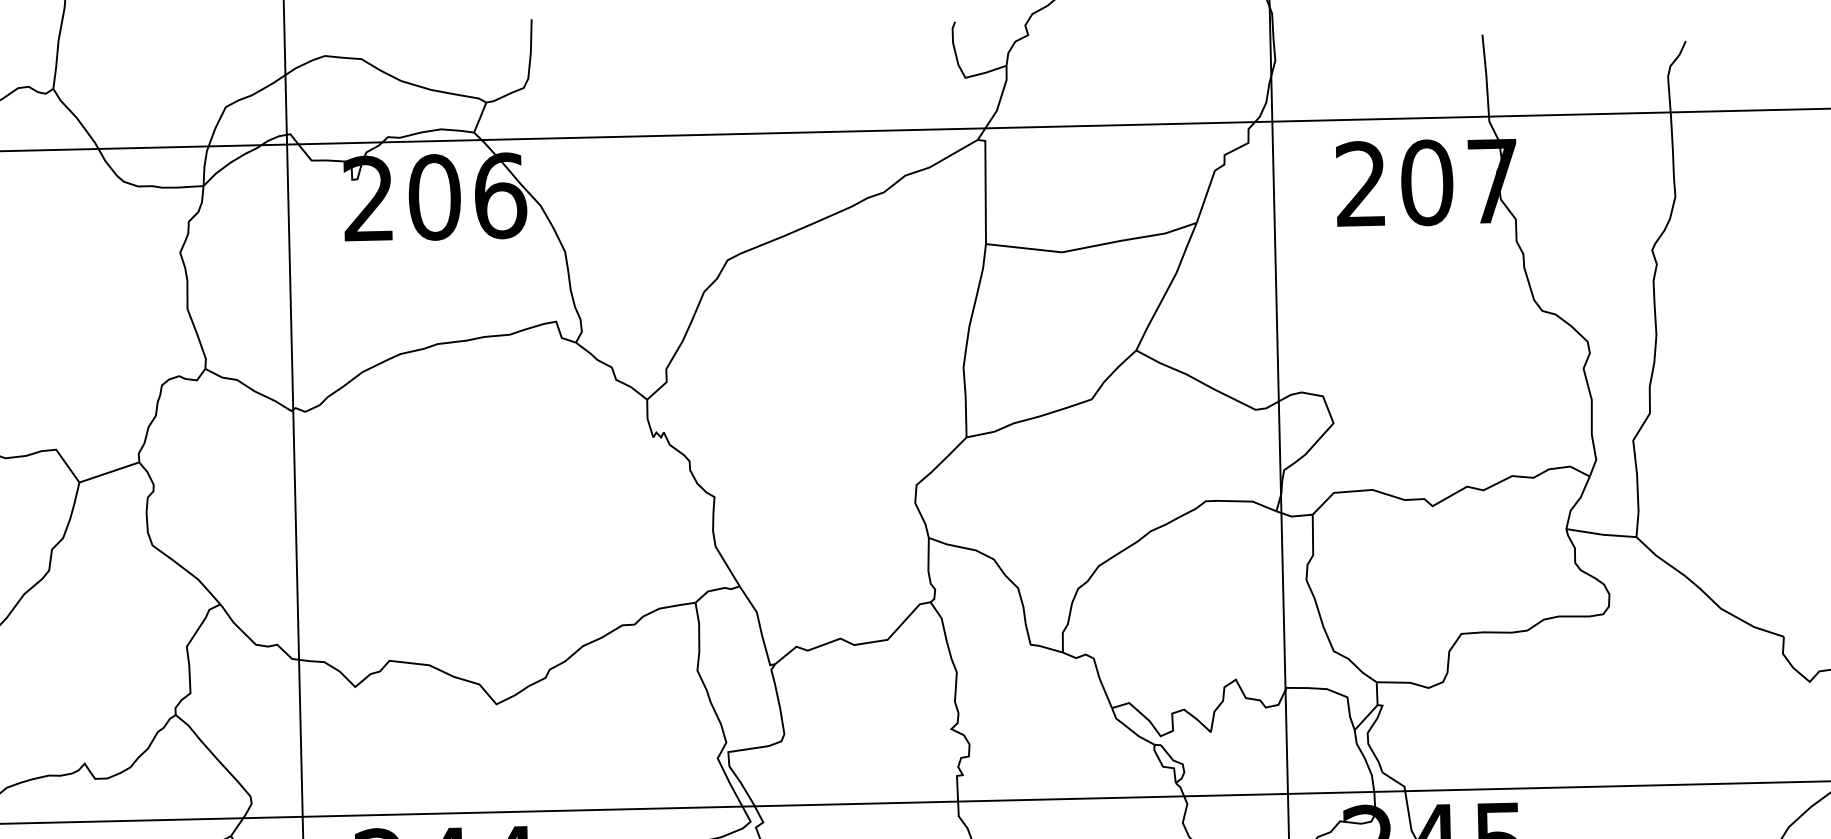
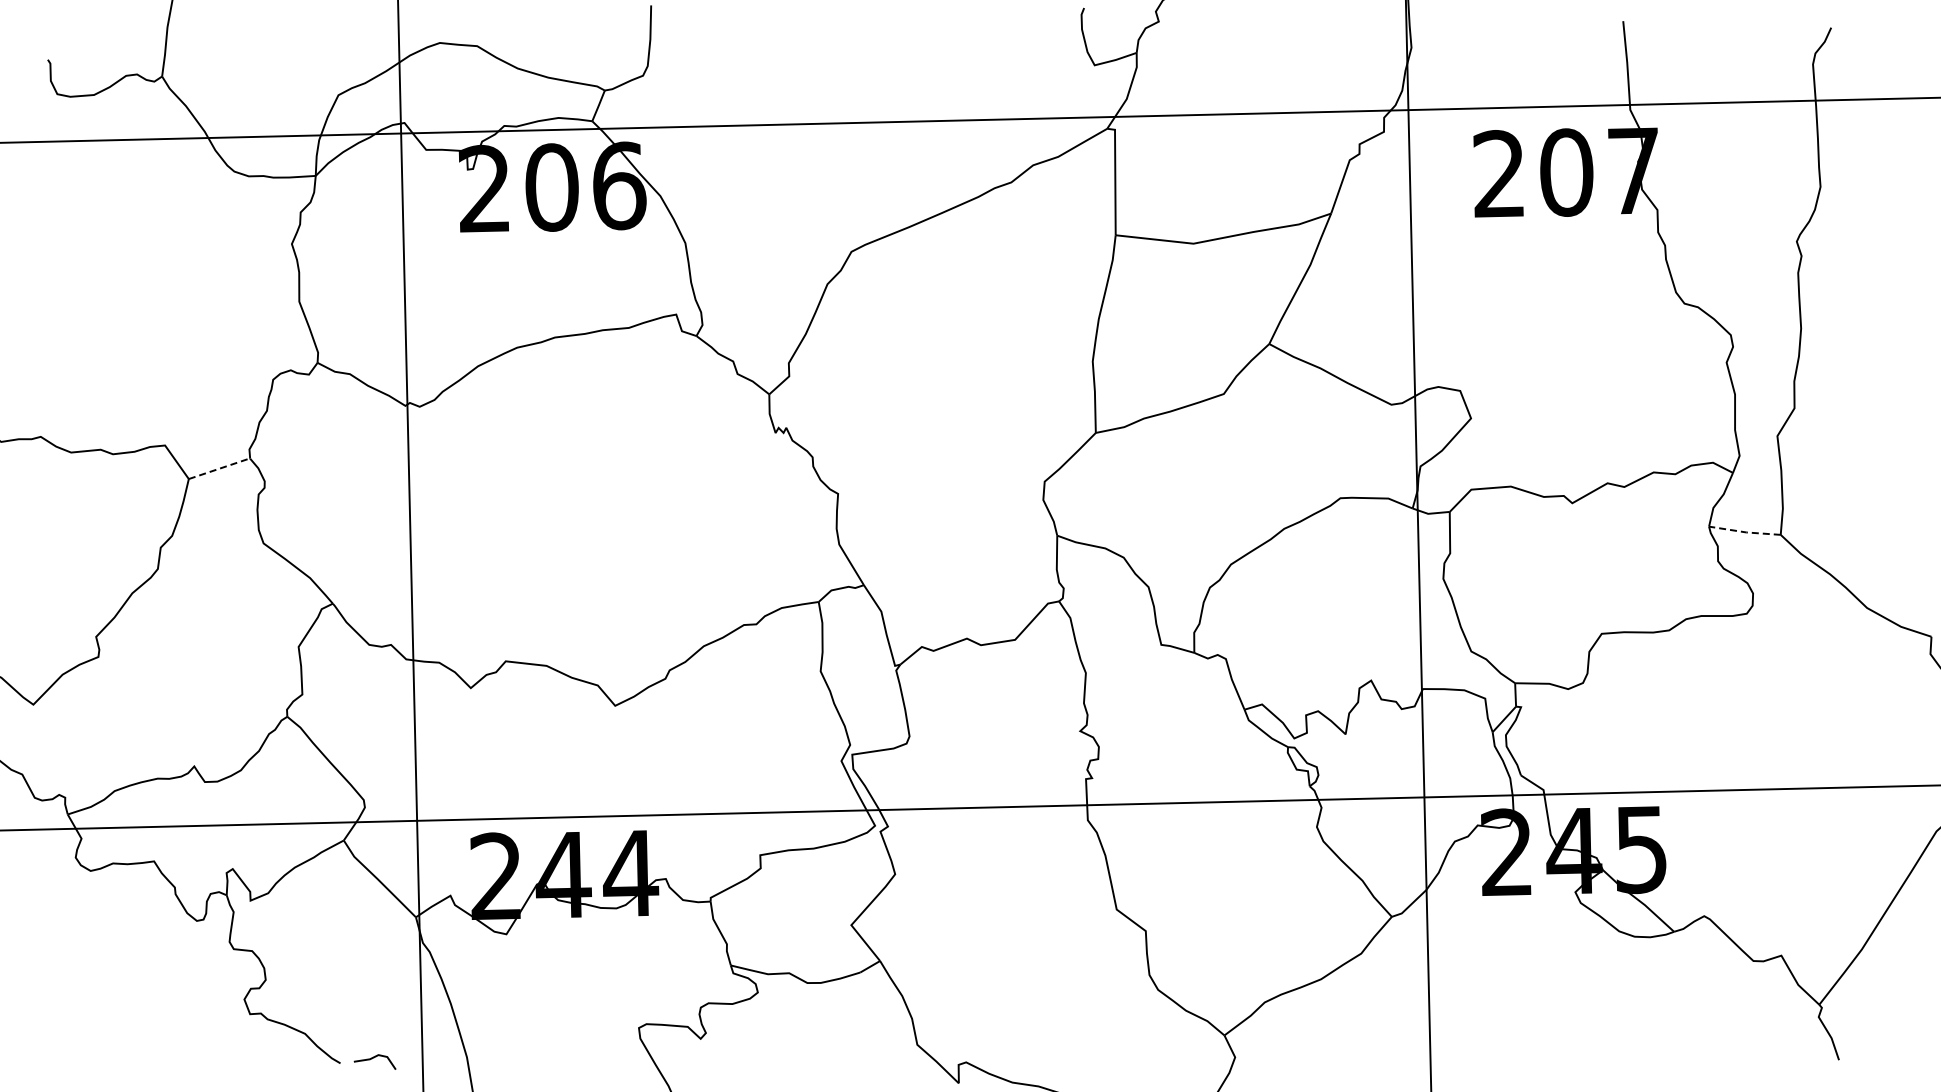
line: (109, 472) -> (219, 468), solid -> dashed
line: (1602, 534) -> (1745, 532), solid -> dashed

